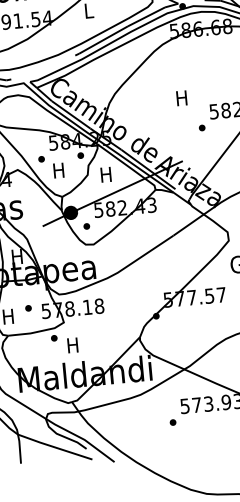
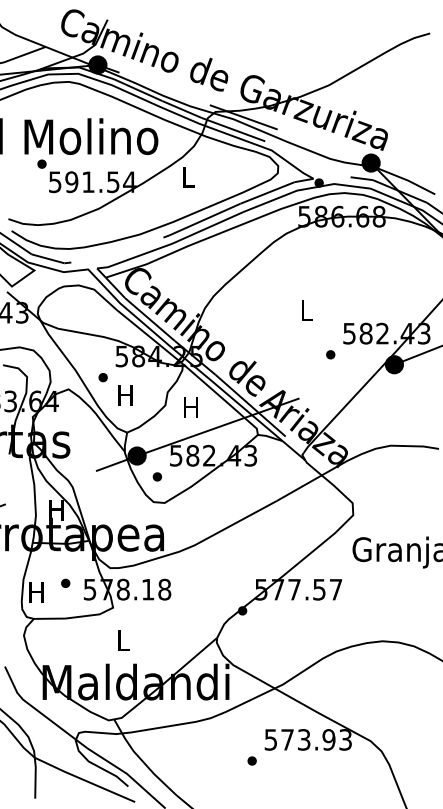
text: (181, 98) -> (305, 310), H -> L
part: (80, 155) -> (157, 377), removed
part: (54, 337) -> (97, 627), removed
text: (72, 345) -> (122, 640), H -> L

